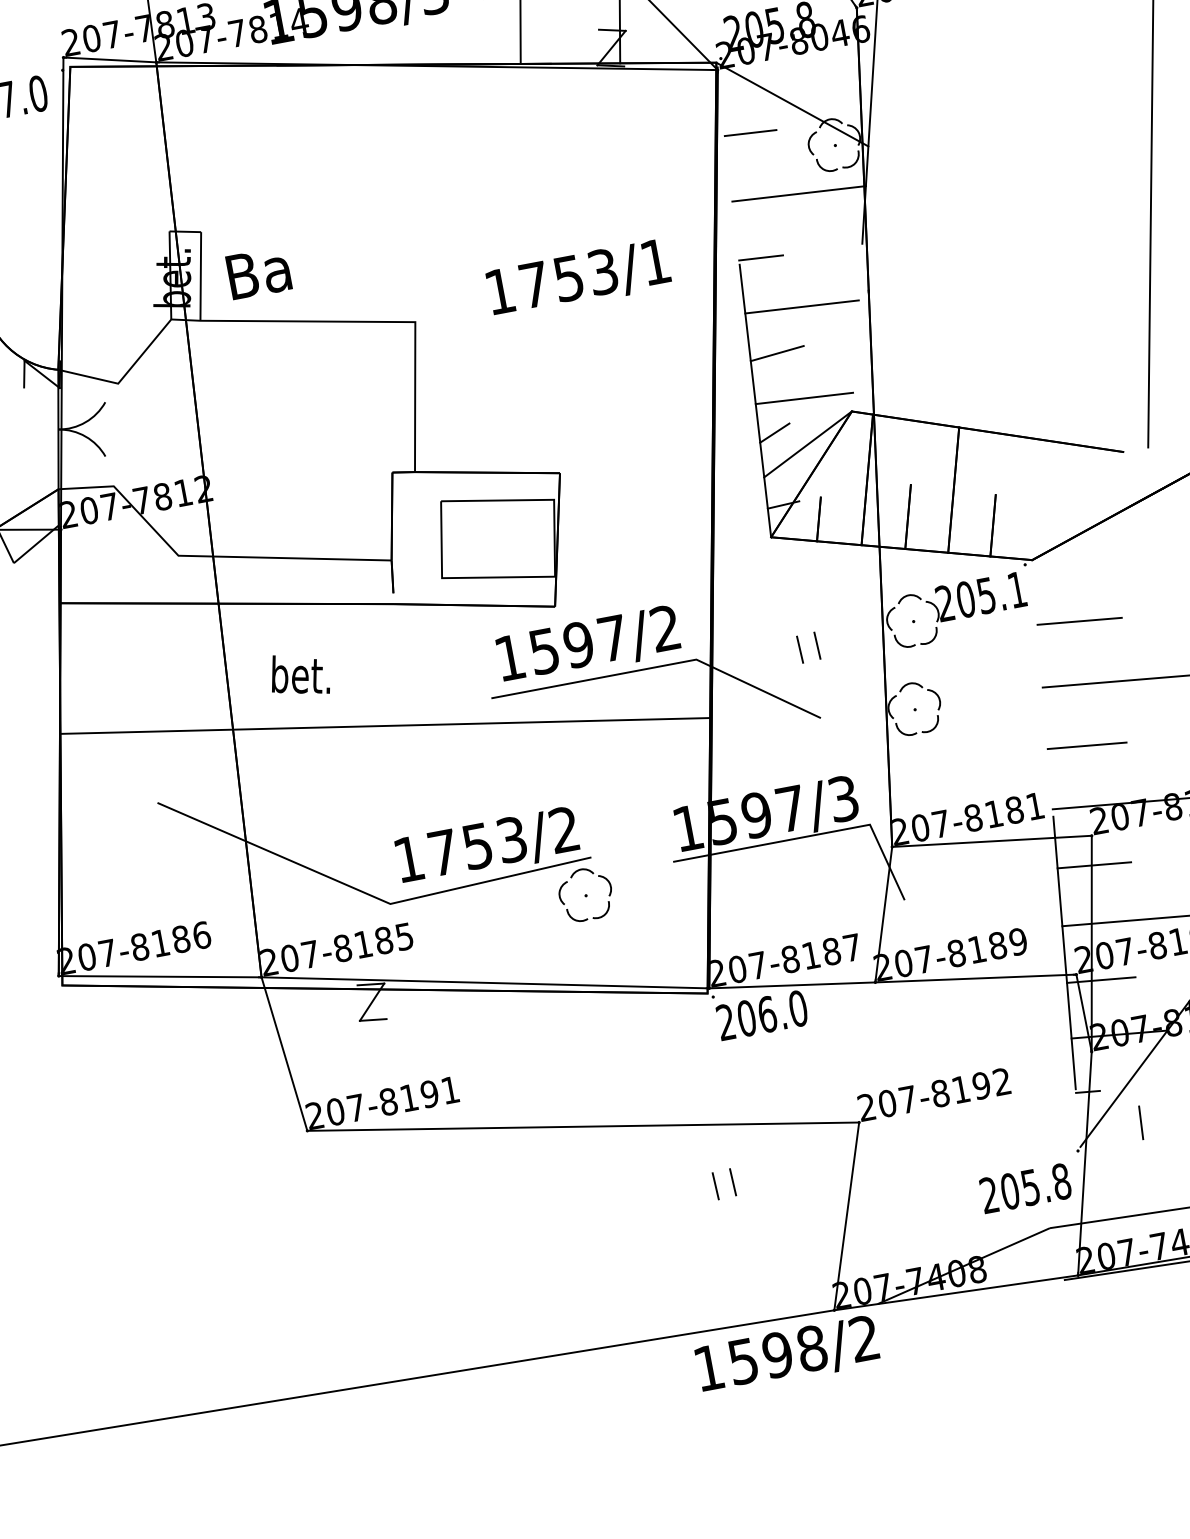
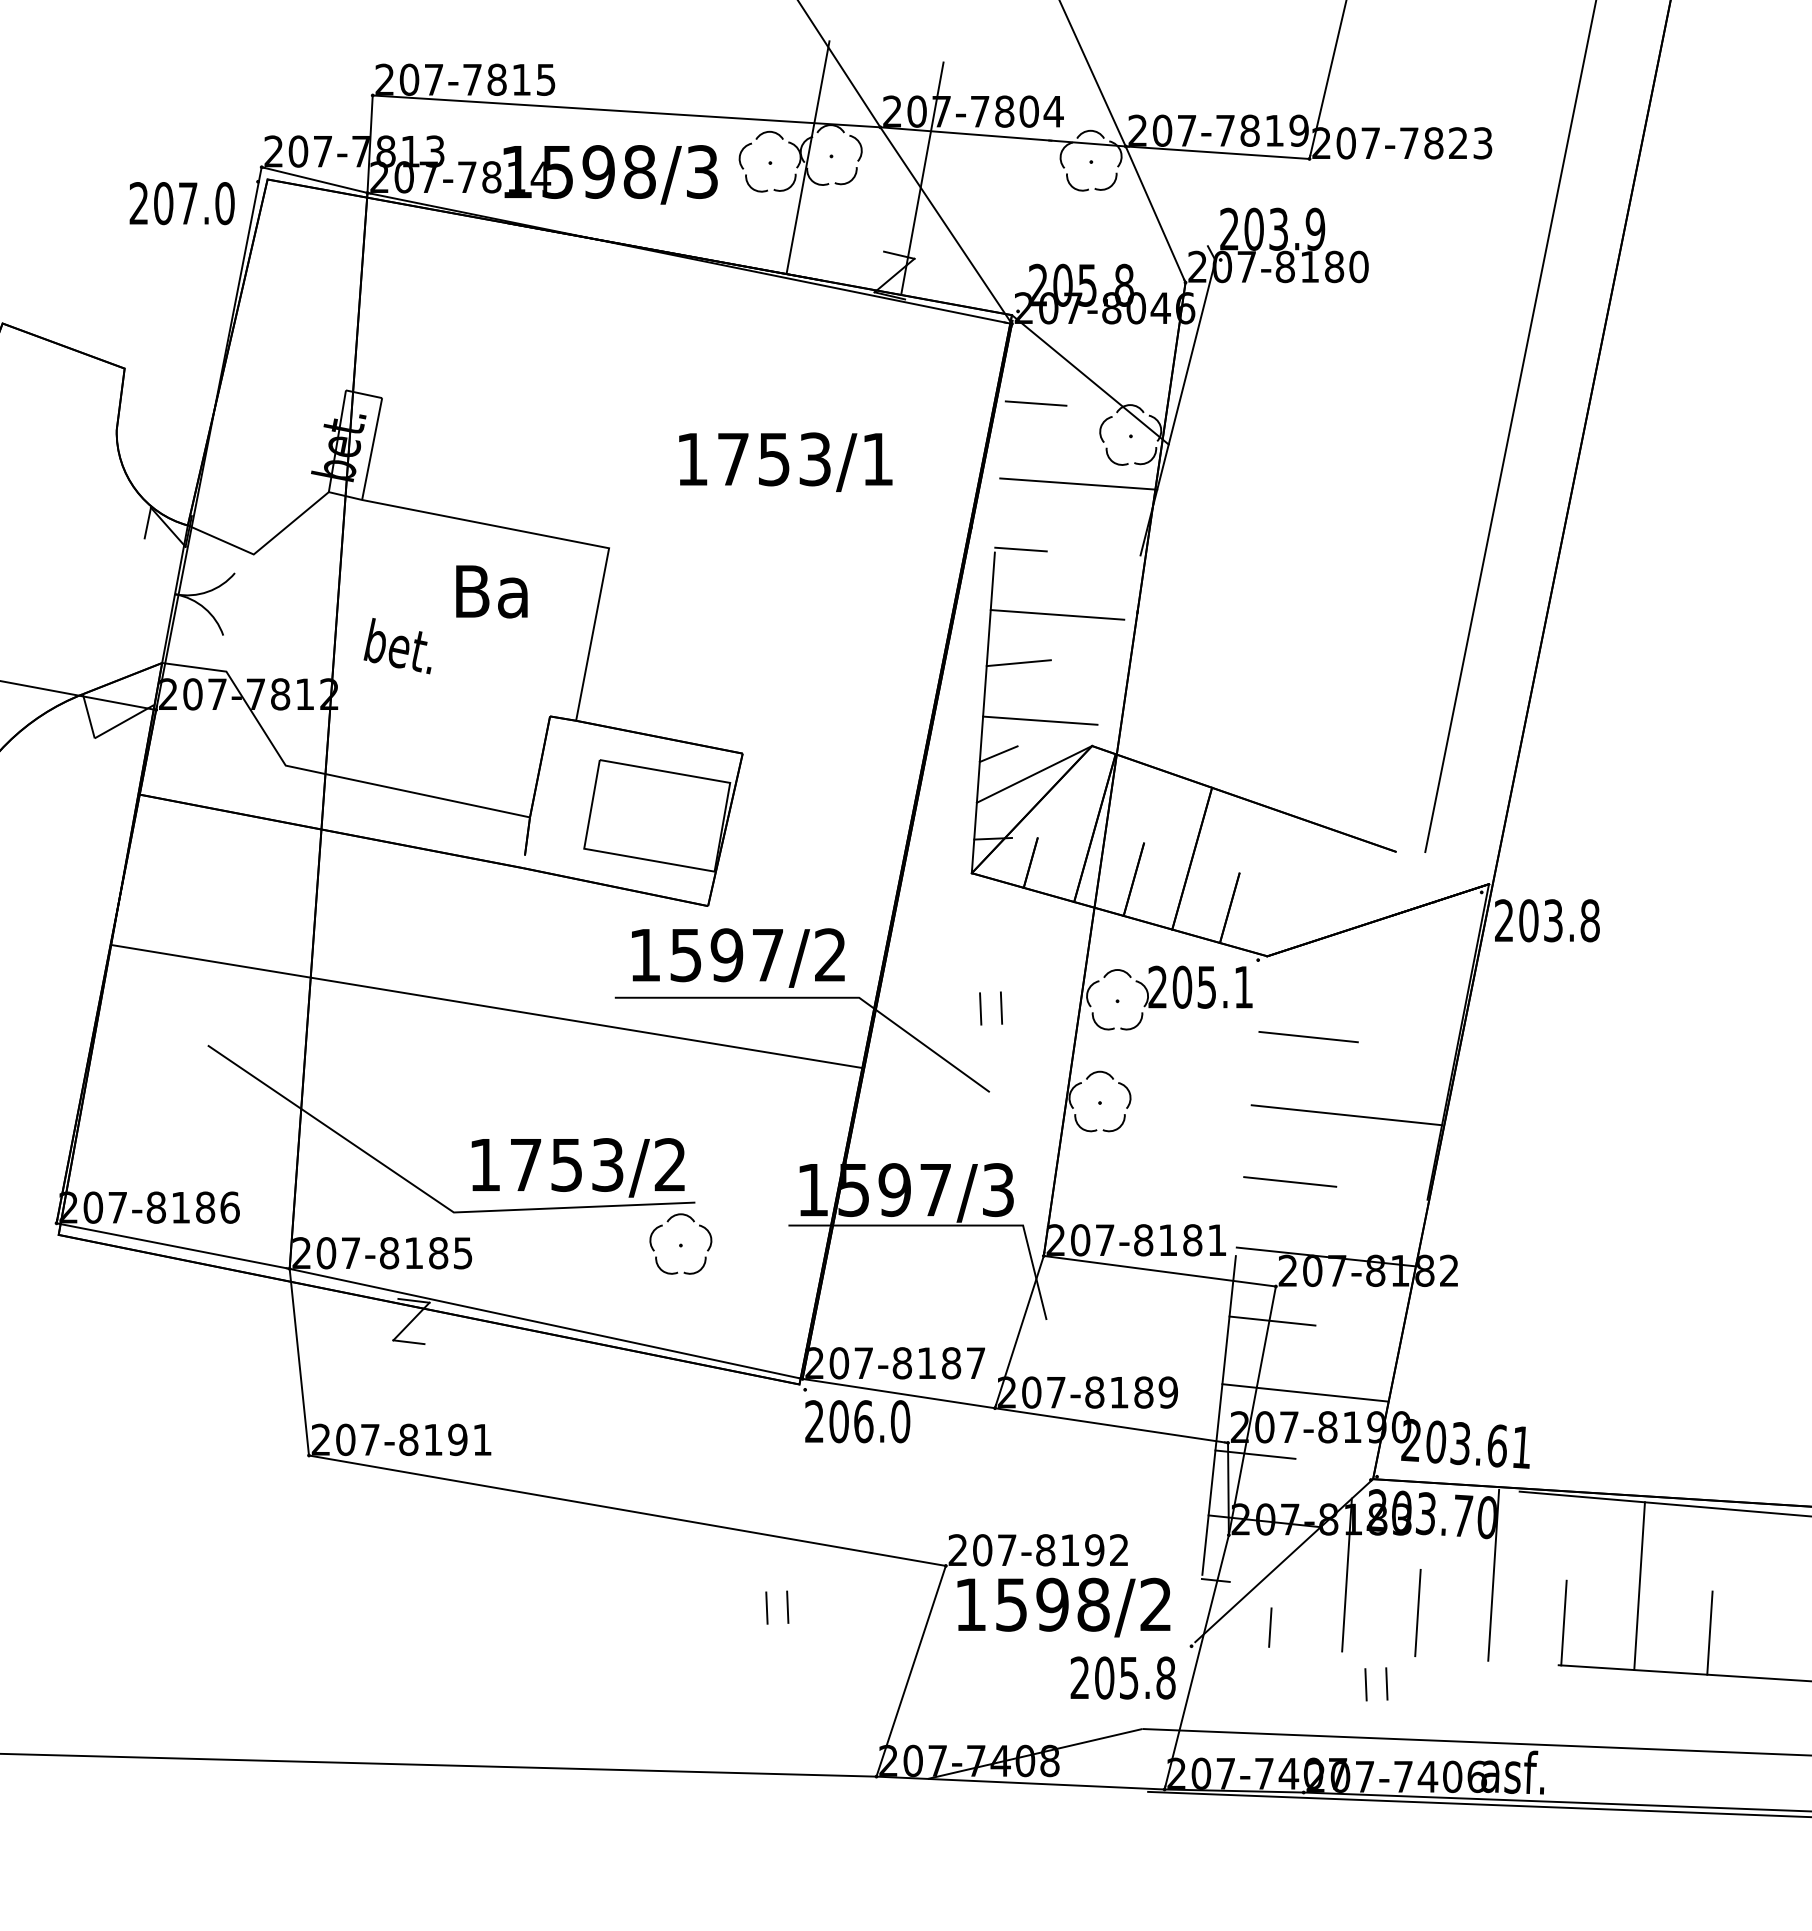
text: (258, 272) -> (491, 591), moved
text: (578, 278) -> (785, 461), moved
text: (298, 675) -> (397, 646), moved
text: (787, 1355) -> (1063, 1607), moved

